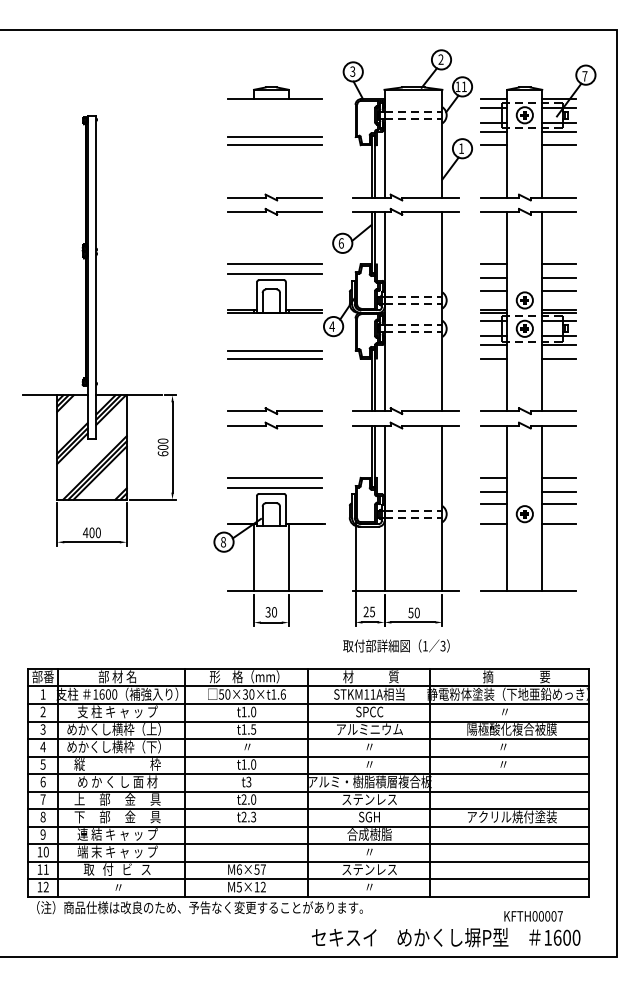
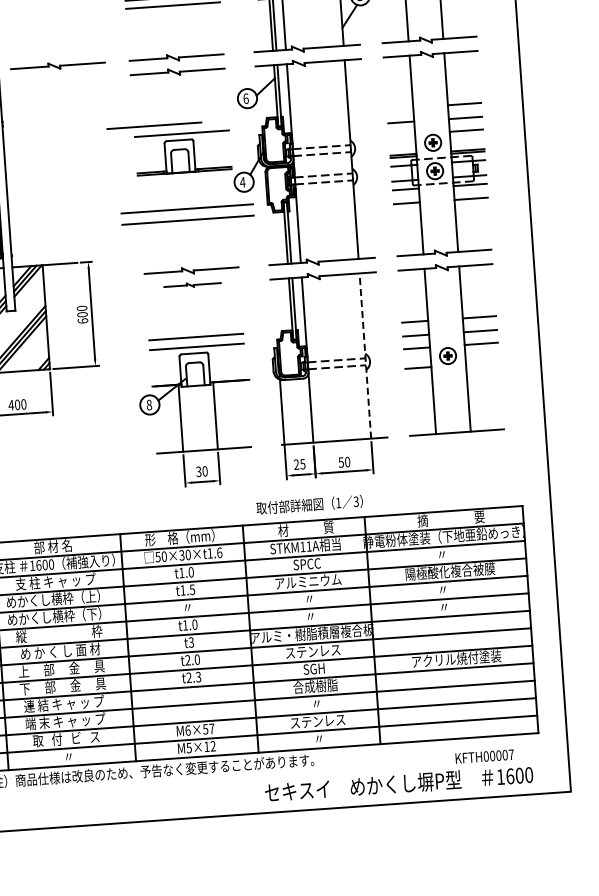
part: (155, 197) -> (57, 65), added
line: (274, 263) -> (153, 125), moved
line: (494, 263) -> (400, 108), removed
line: (494, 290) -> (402, 135), removed
part: (274, 354) -> (187, 214), size x1.4
part: (274, 425) -> (192, 285), size x0.6
line: (442, 508) -> (365, 356), solid -> dashed
line: (558, 524) -> (482, 364), removed
text: (396, 645) -> (309, 504), moved

